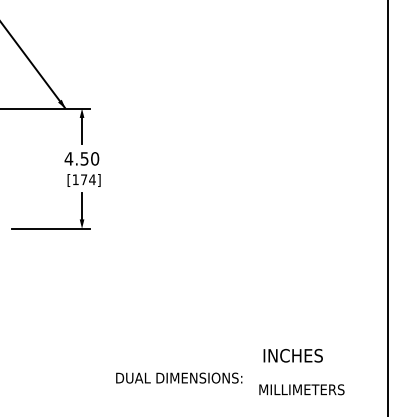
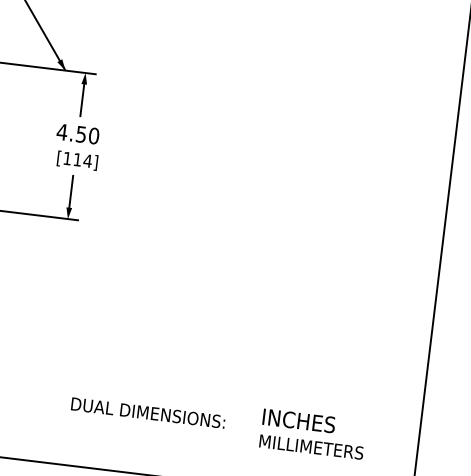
text: (84, 179) -> (78, 159), [174] -> [114]
text: (292, 355) -> (298, 420), moved
text: (179, 377) -> (148, 412), moved

